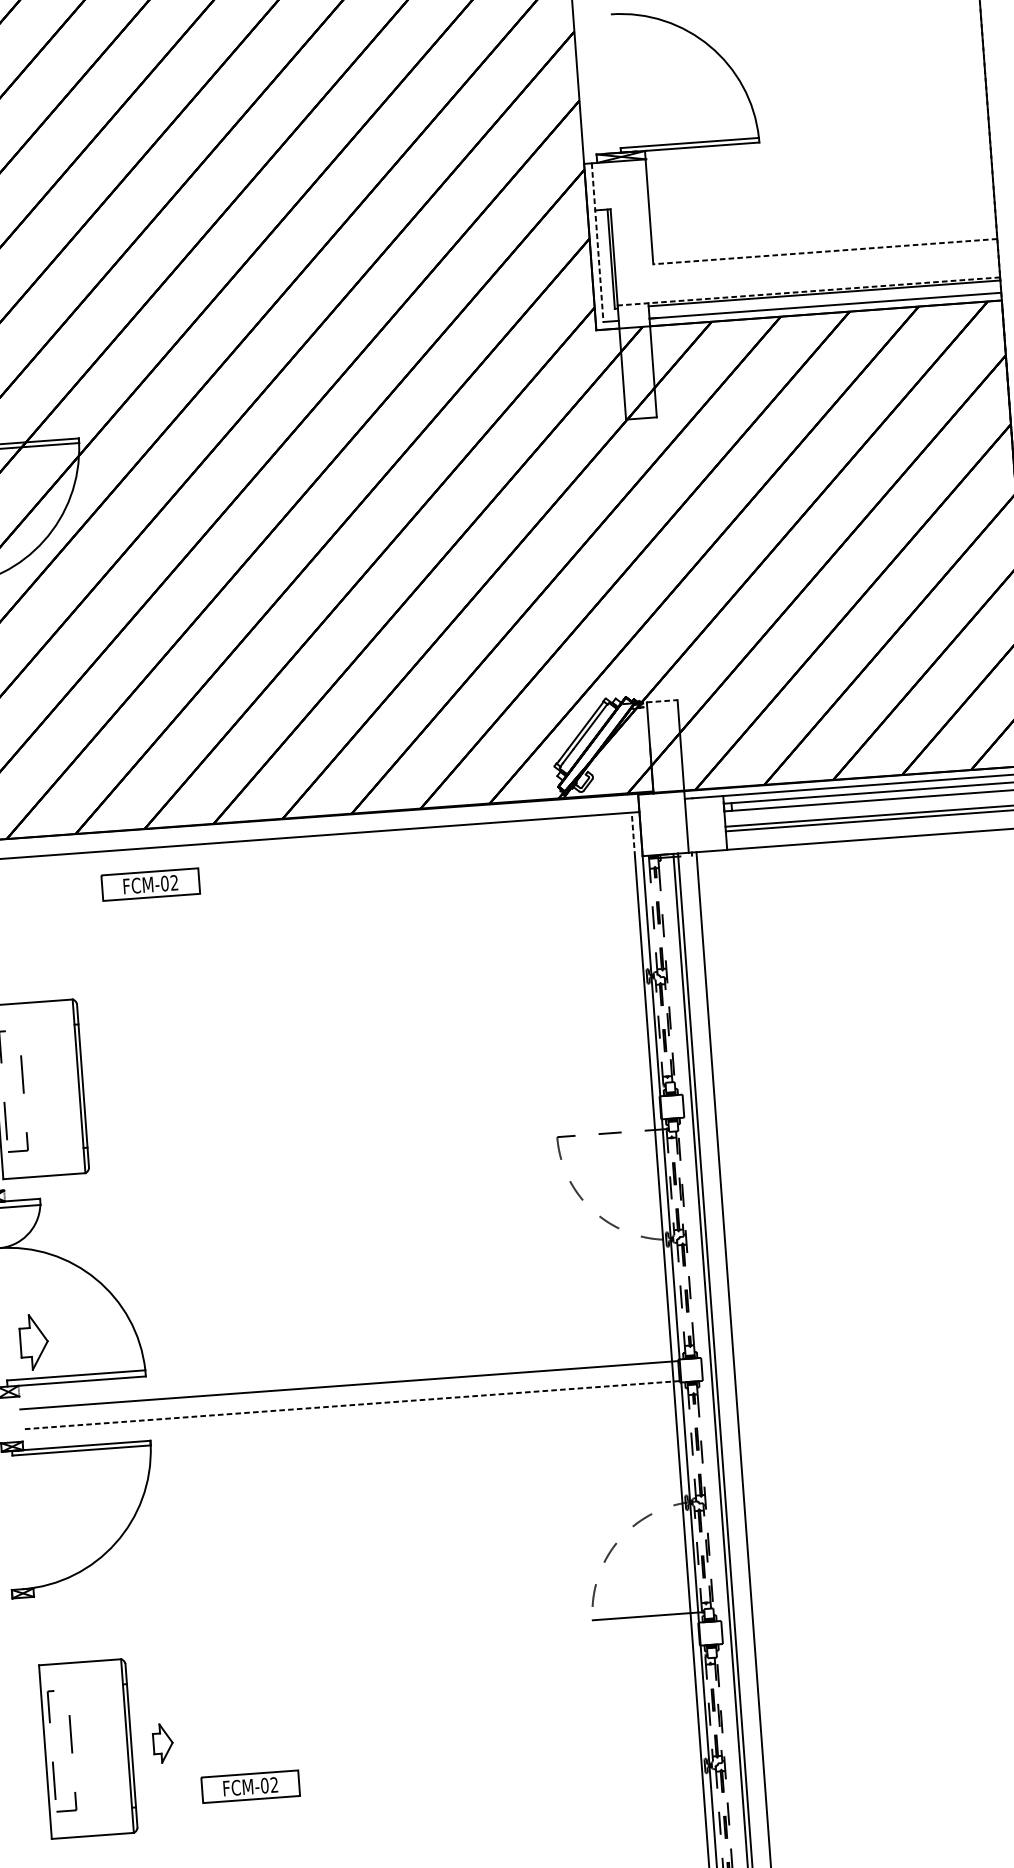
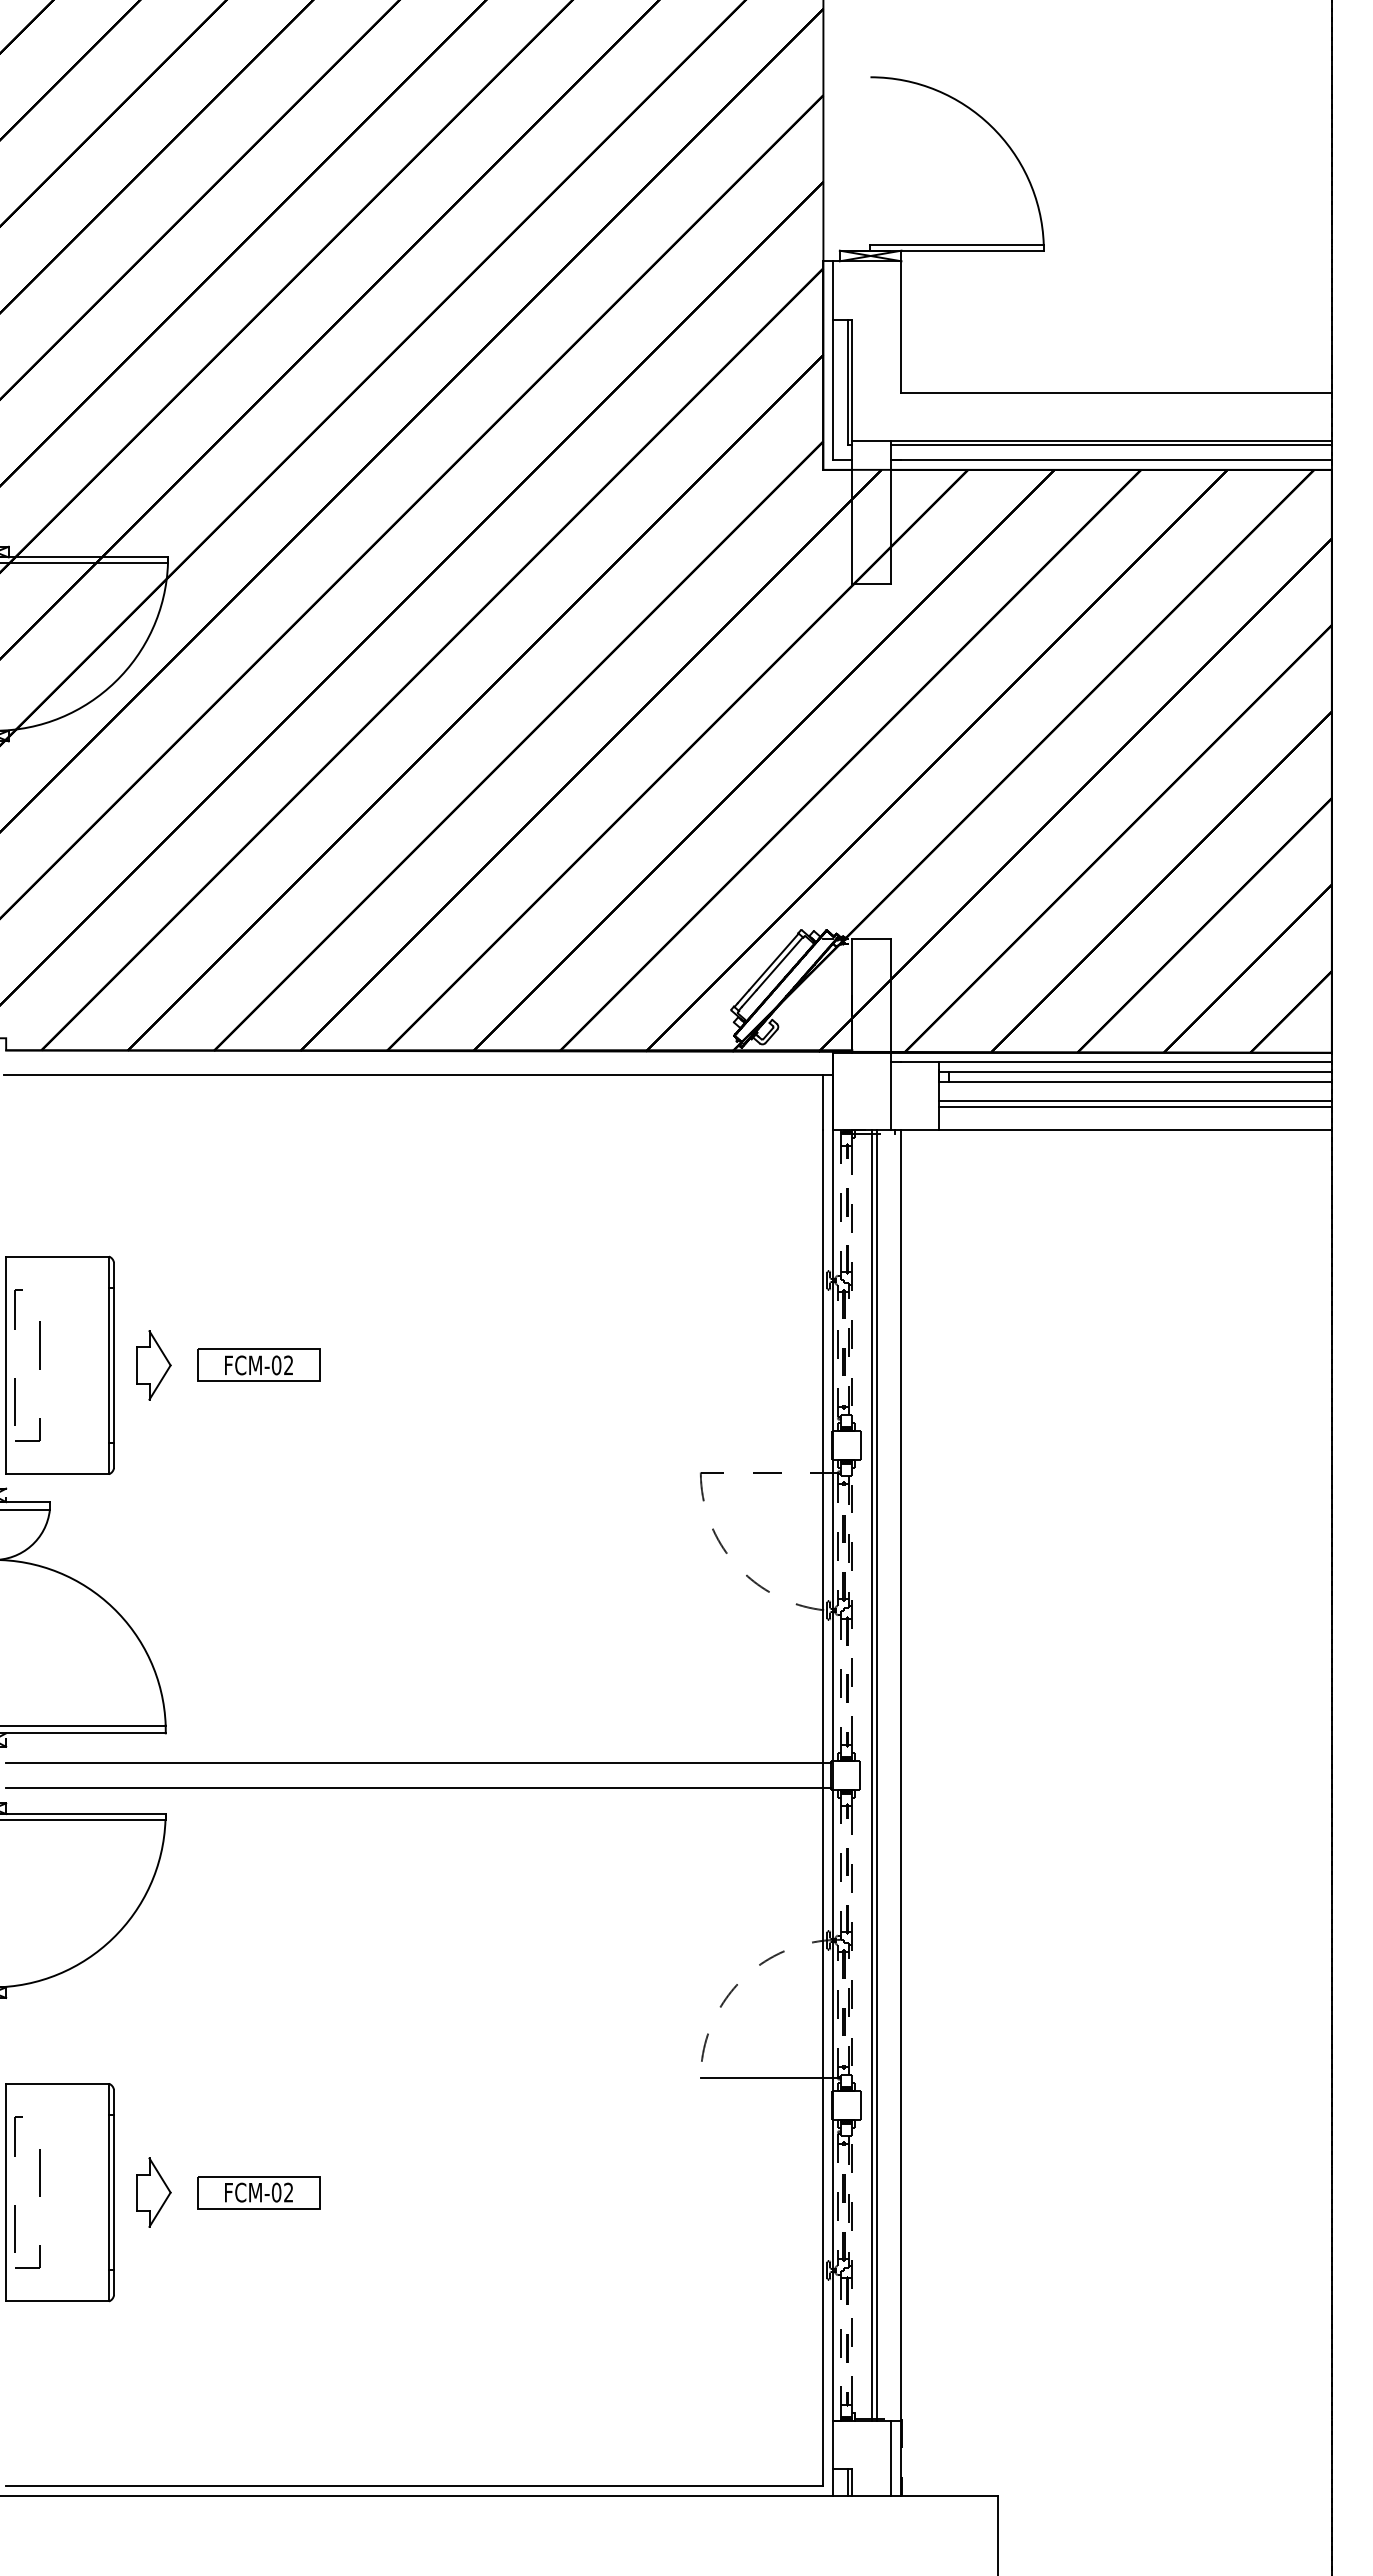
line: (598, 243) -> (833, 361), dashed -> solid
line: (825, 251) -> (1116, 392), dashed -> solid
line: (809, 291) -> (1092, 440), dashed -> solid
line: (662, 701) -> (872, 938), dashed -> solid
line: (633, 834) -> (823, 1102), dashed -> solid
part: (150, 883) -> (258, 1364), moved
part: (34, 1342) -> (153, 1365), moved
line: (350, 1404) -> (418, 1787), dashed -> solid
part: (162, 1743) -> (153, 2192), size x1.43
part: (250, 1786) -> (258, 2192), moved

